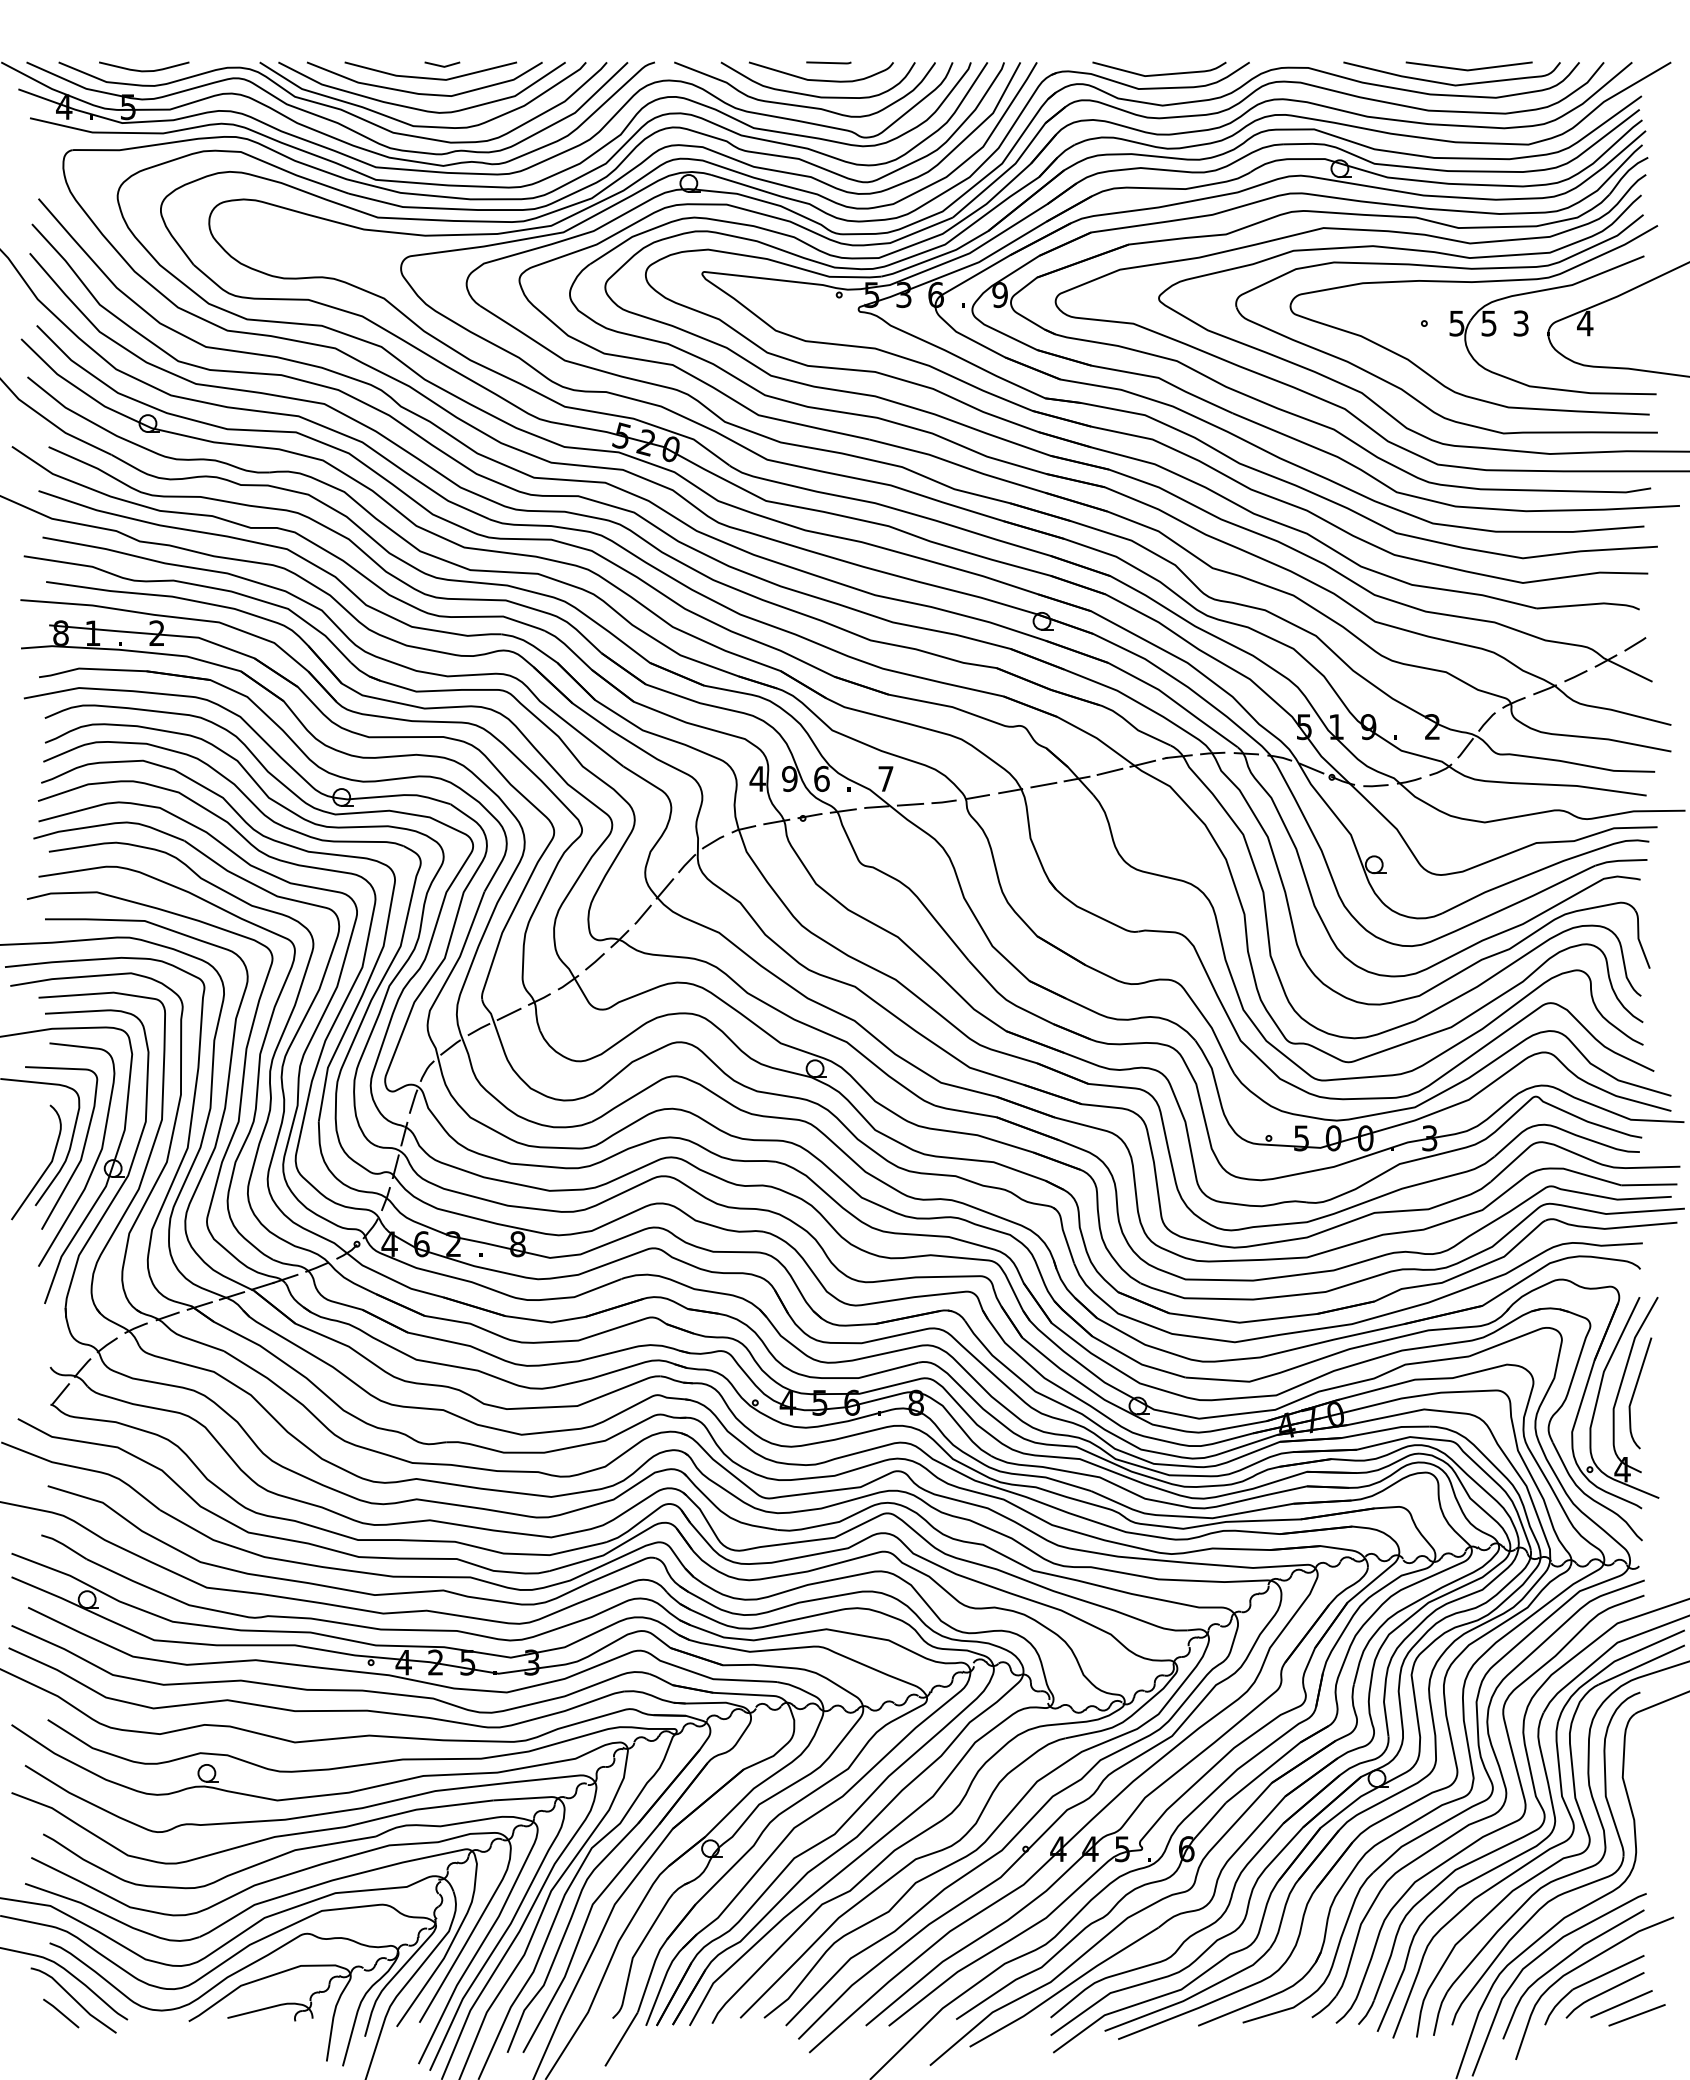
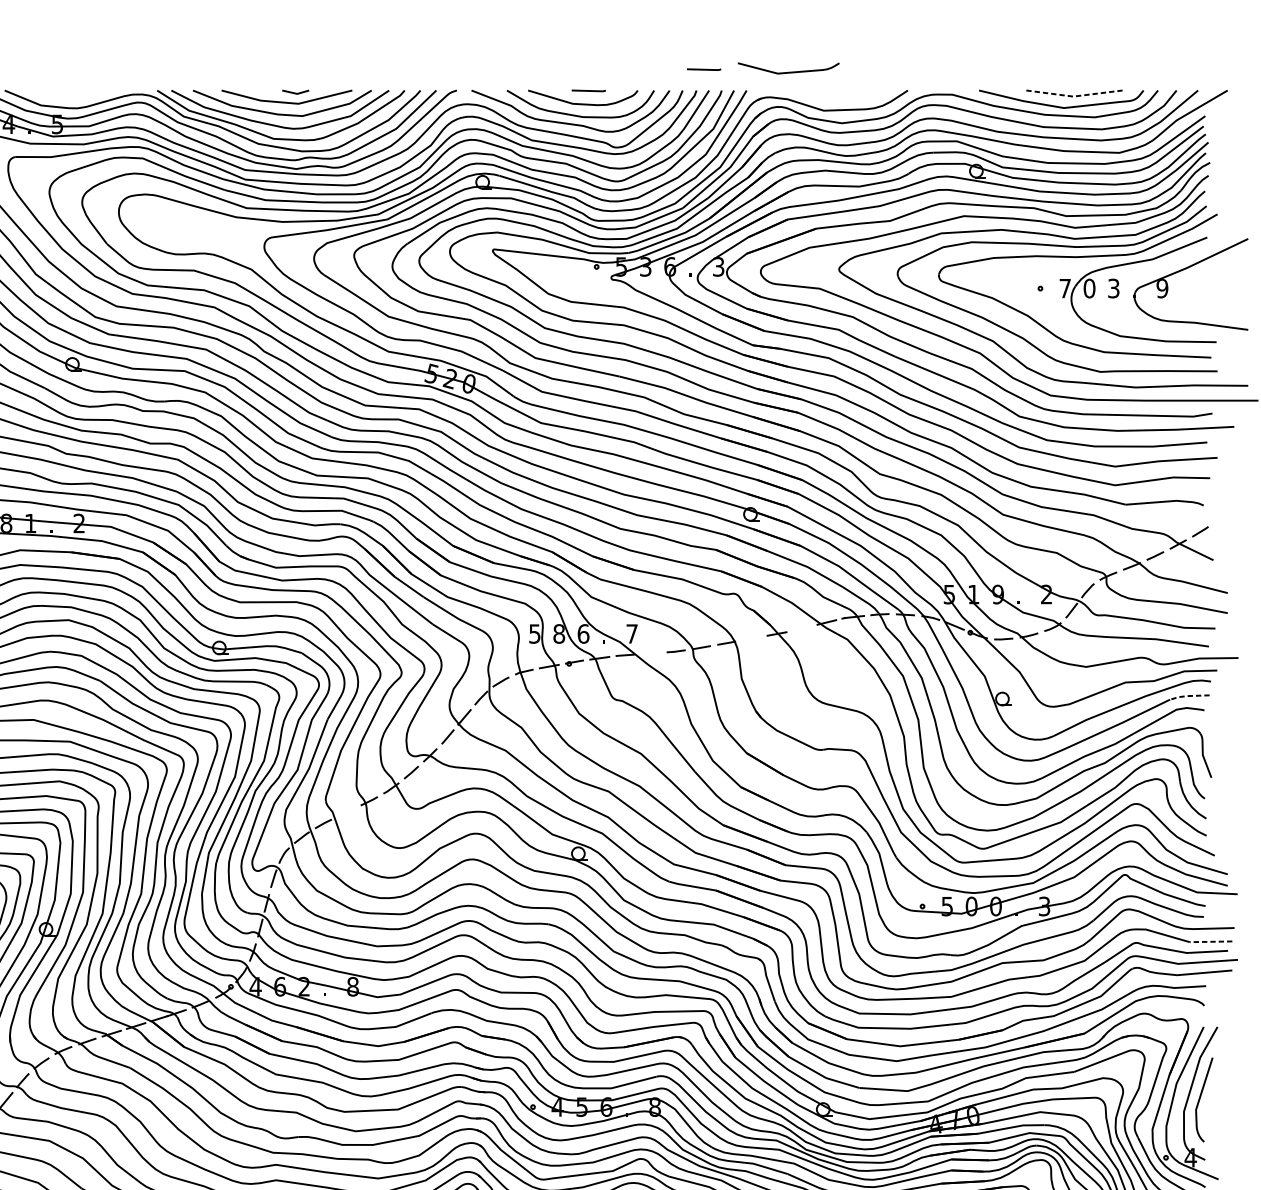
line: (980, 34) -> (703, 69), added
curve: (144, 70) -> (69, 96), removed
line: (1468, 70) -> (1073, 96), solid -> dashed
curve: (1161, 73) -> (790, 71), moved
text: (999, 294) -> (718, 266), 9 -> 3
text: (1456, 323) -> (1064, 288), 5 -> 7
text: (1488, 323) -> (1089, 288), 5 -> 0
text: (1585, 323) -> (1162, 288), 4 -> 9
line: (1109, 771) -> (801, 628), removed
text: (789, 778) -> (558, 633), 9 -> 8
text: (757, 779) -> (534, 634), 4 -> 5
line: (1043, 784) -> (751, 638), removed
line: (910, 804) -> (650, 653), removed
line: (1620, 860) -> (1189, 695), solid -> dashed
line: (508, 1013) -> (345, 811), removed
line: (1648, 1184) -> (1210, 941), solid -> dashed

